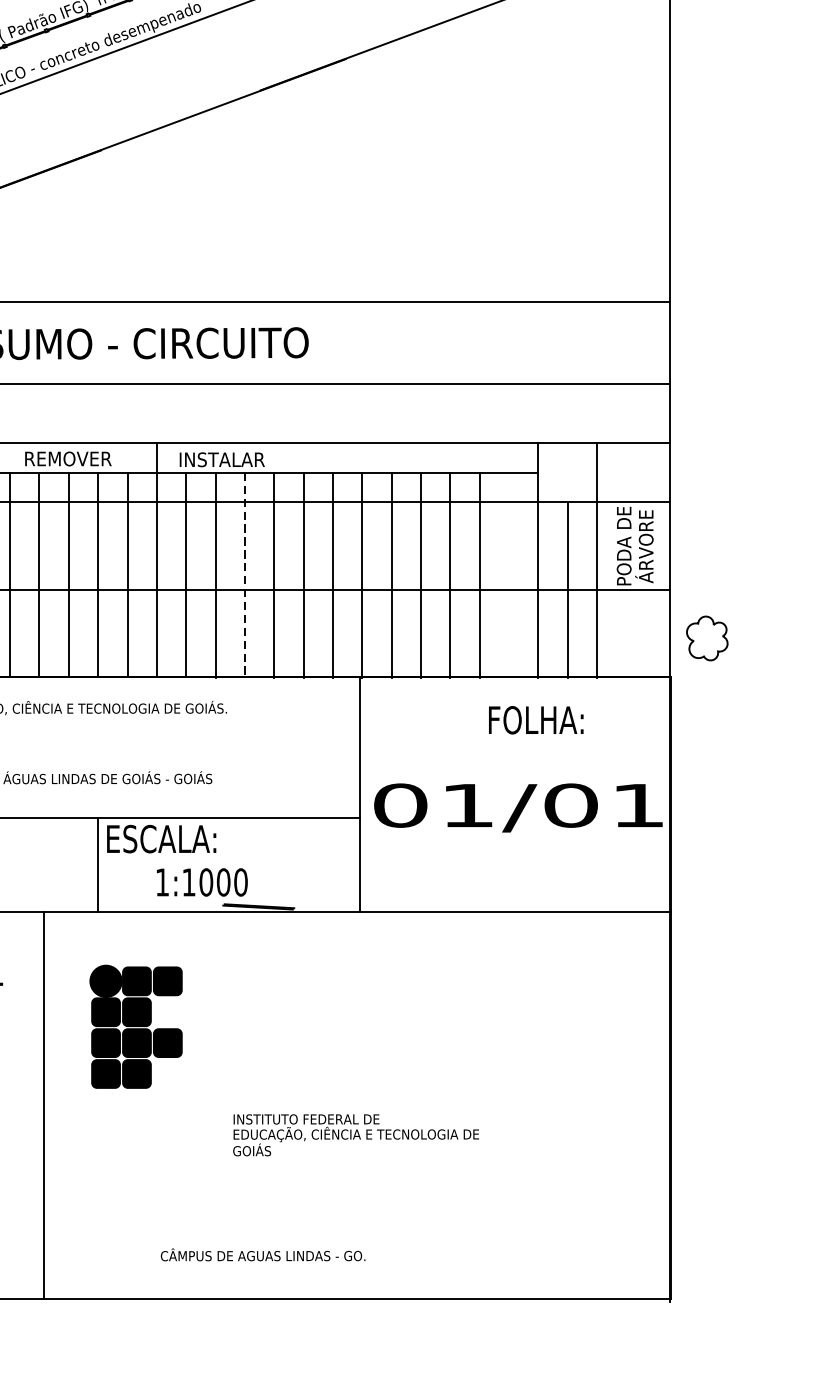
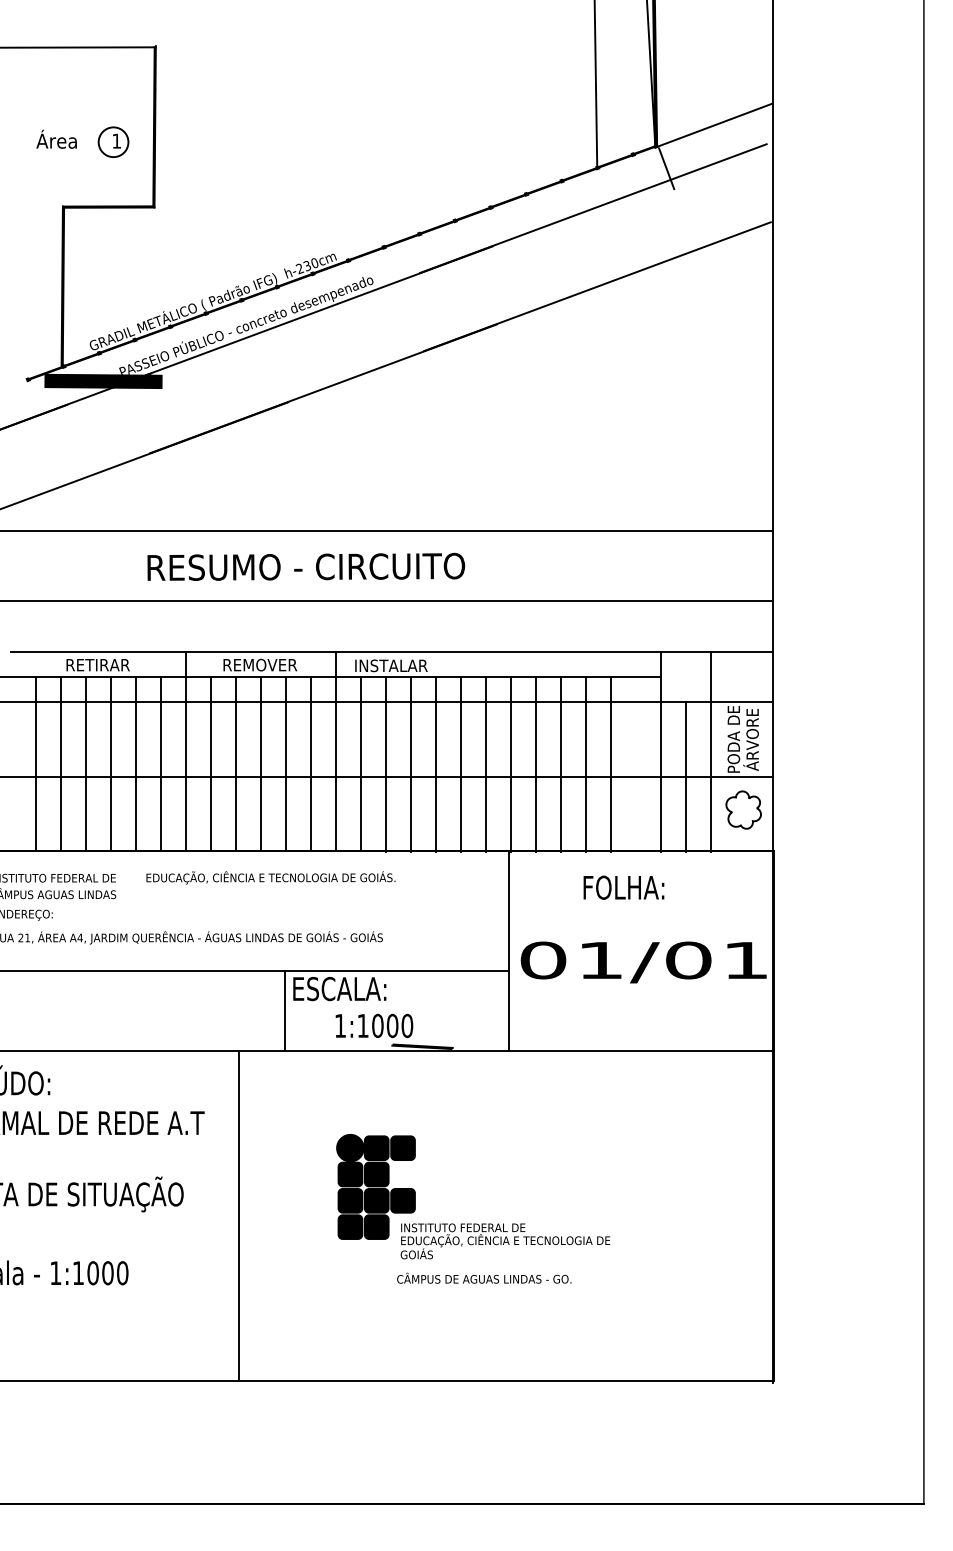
line: (244, 575) -> (410, 764), dashed -> solid
part: (707, 637) -> (743, 809), moved
text: (535, 719) -> (623, 887), moved
part: (135, 1026) -> (375, 1186), moved
text: (263, 1253) -> (484, 1277), moved

